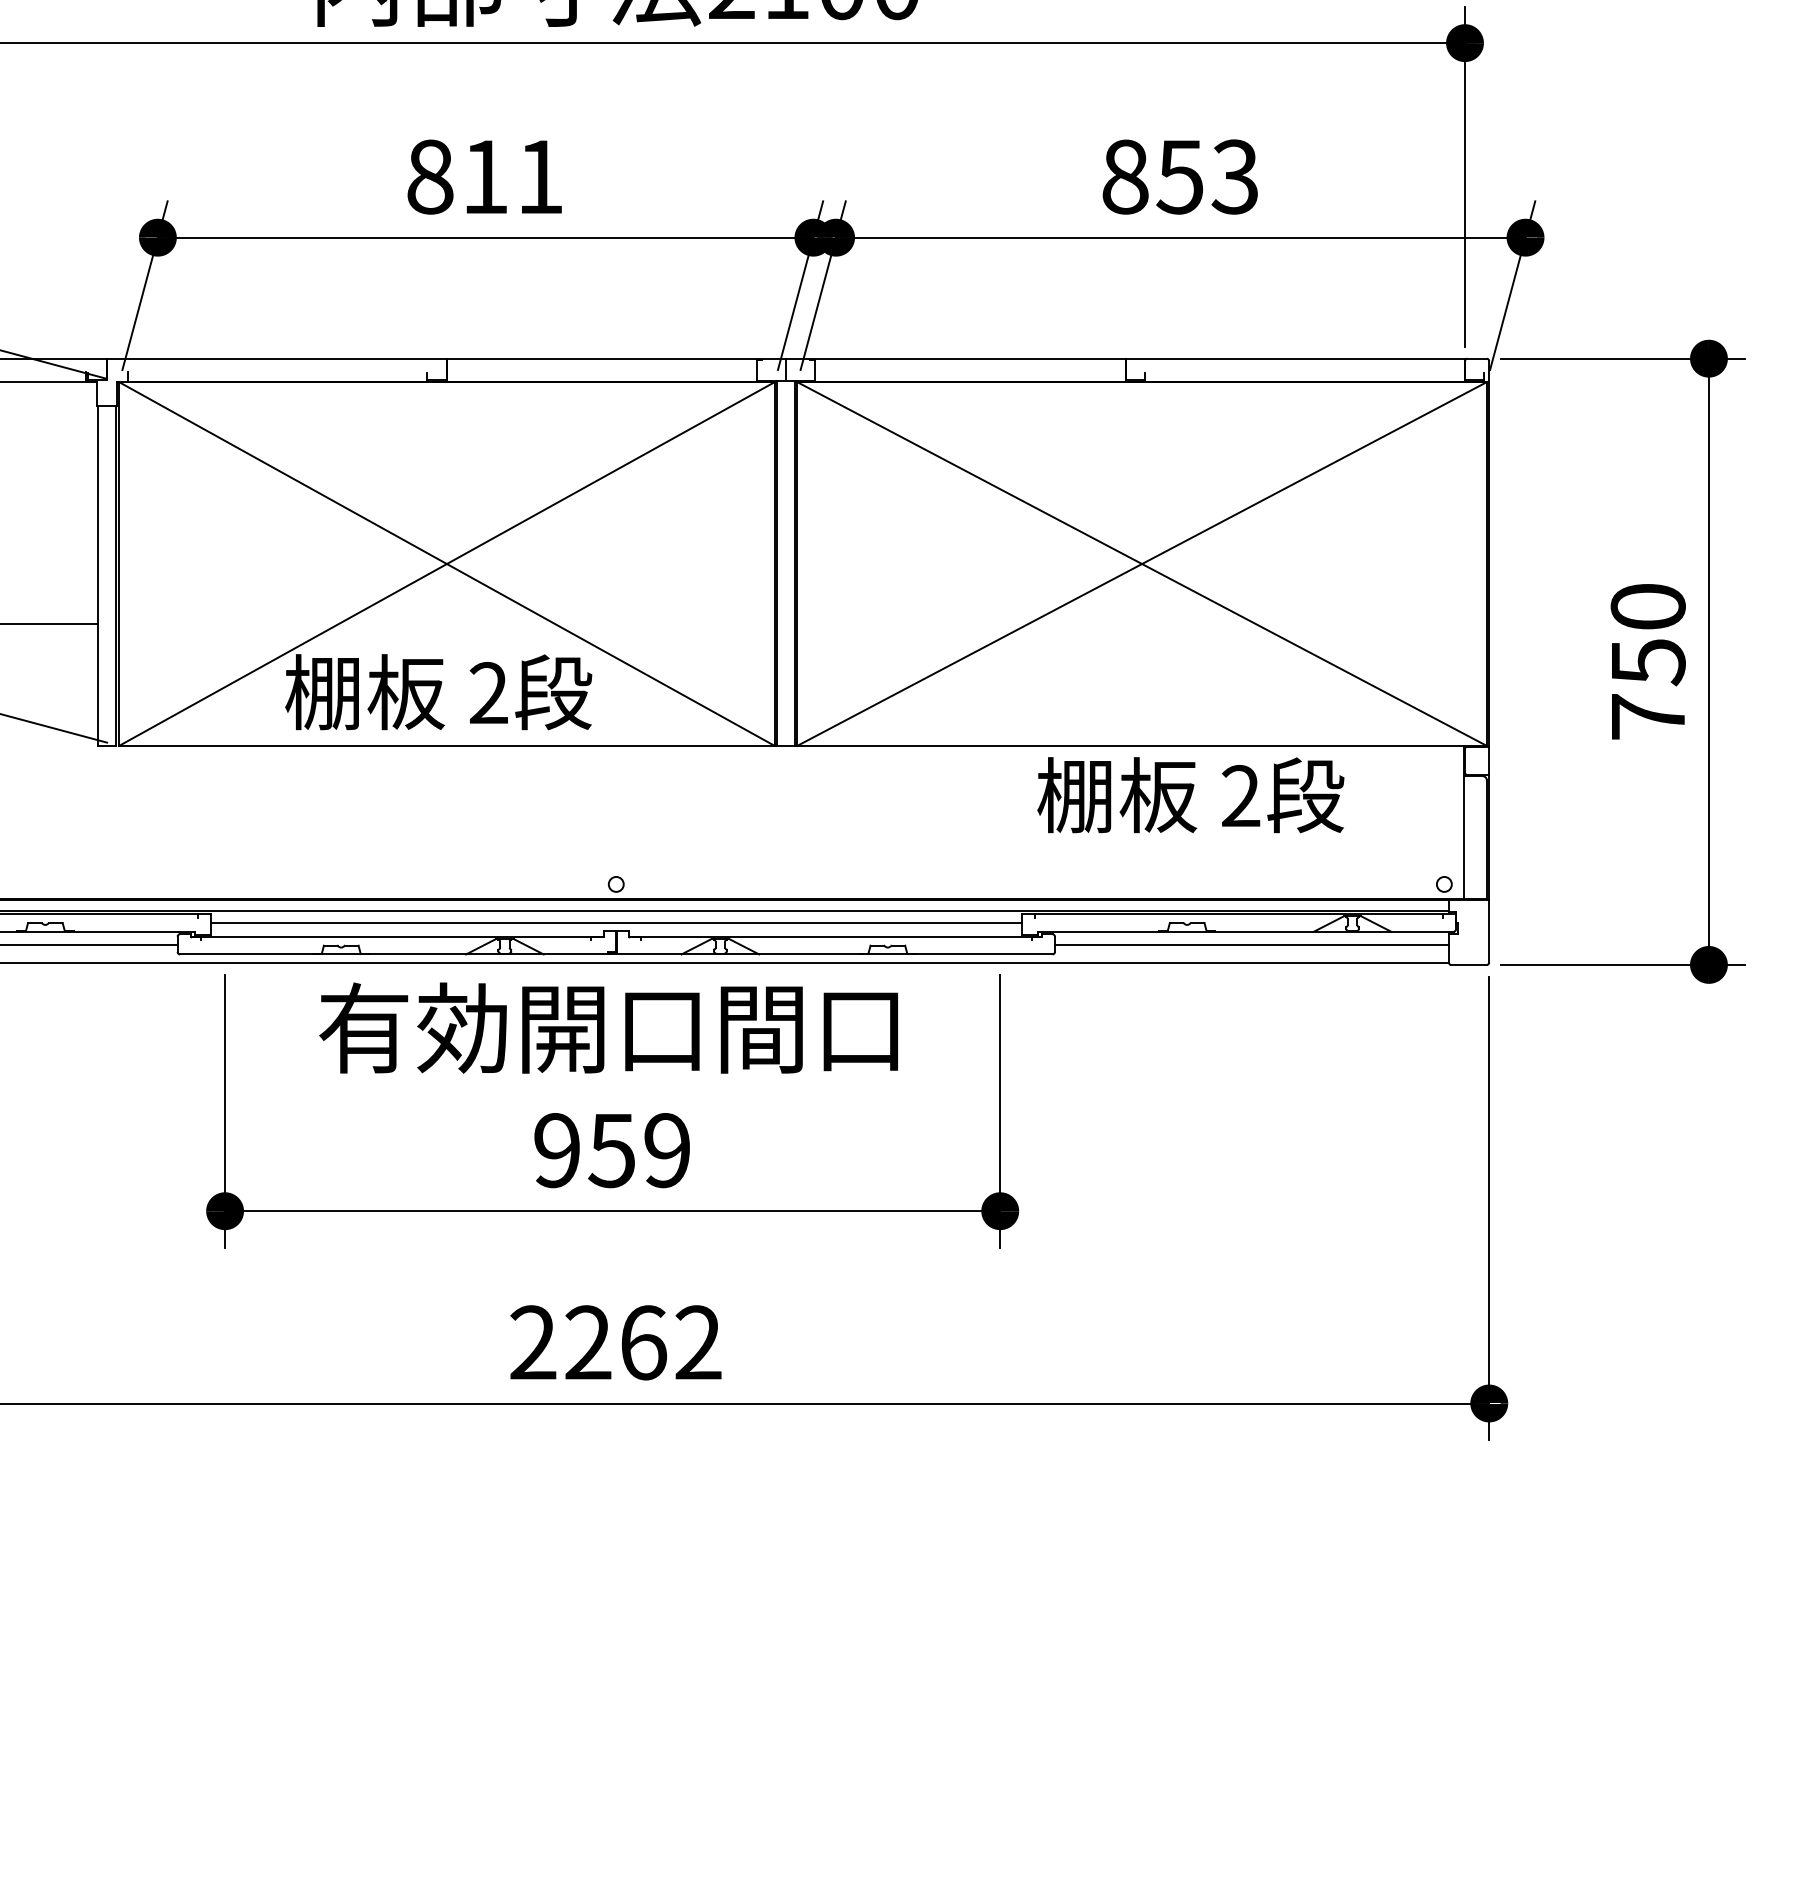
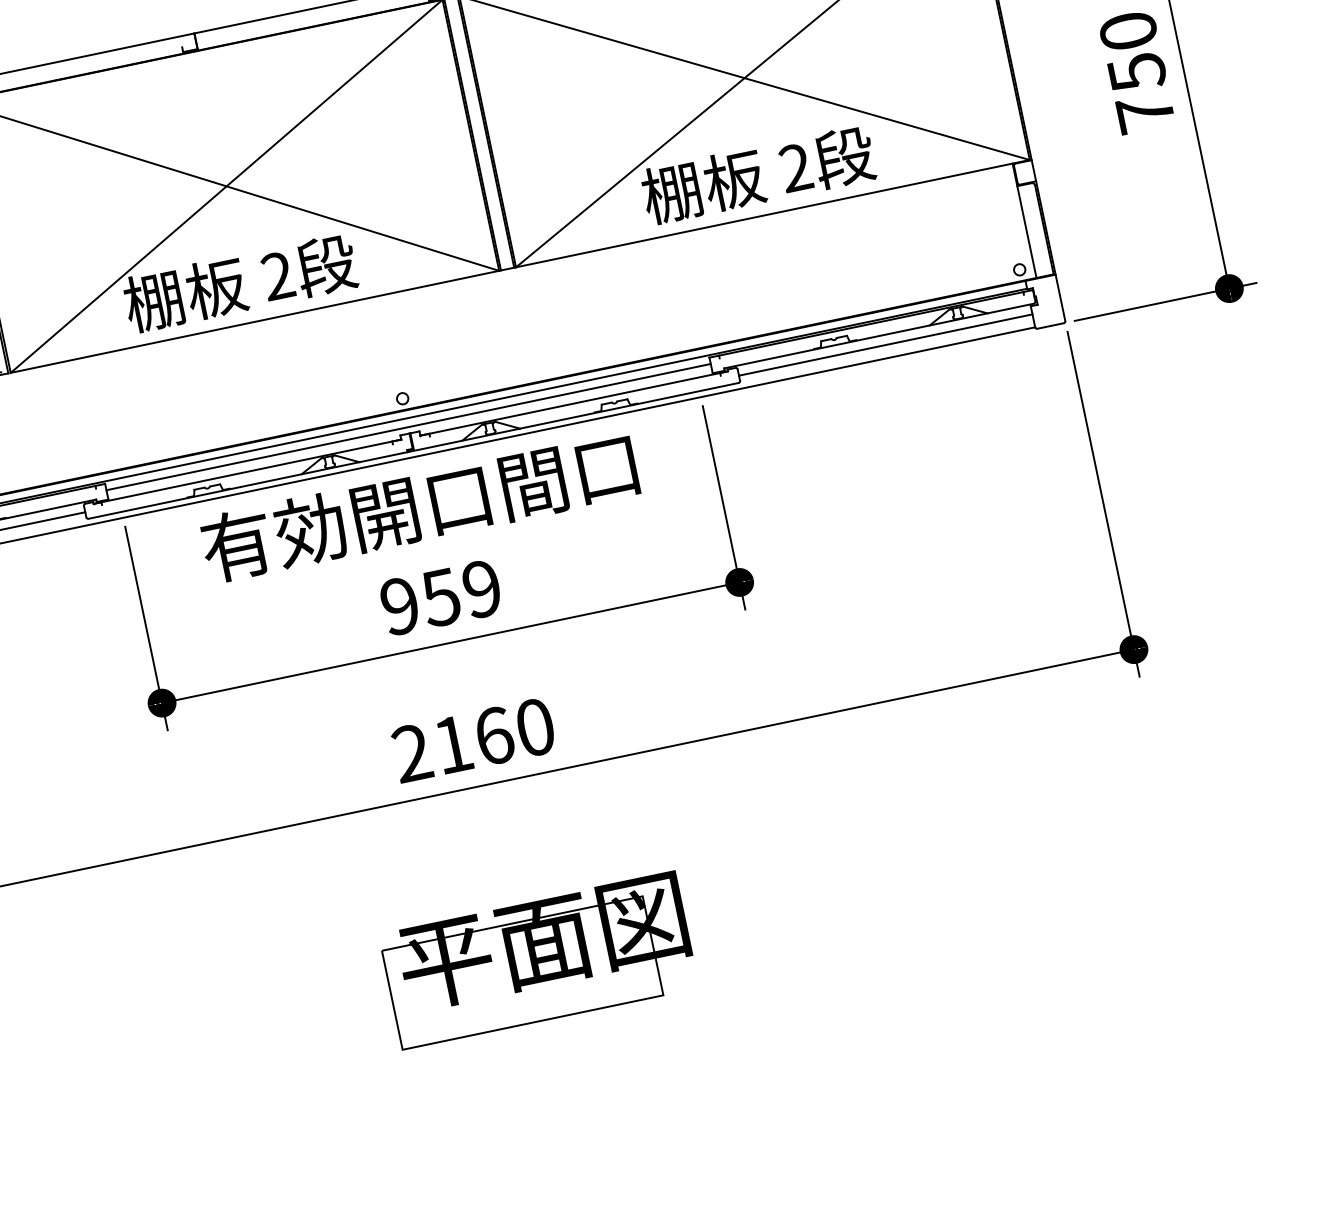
text: (1190, 795) -> (758, 175), moved
text: (643, 1342) -> (494, 735), 2262 -> 2160
part: (640, 1642) -> (538, 959), added

